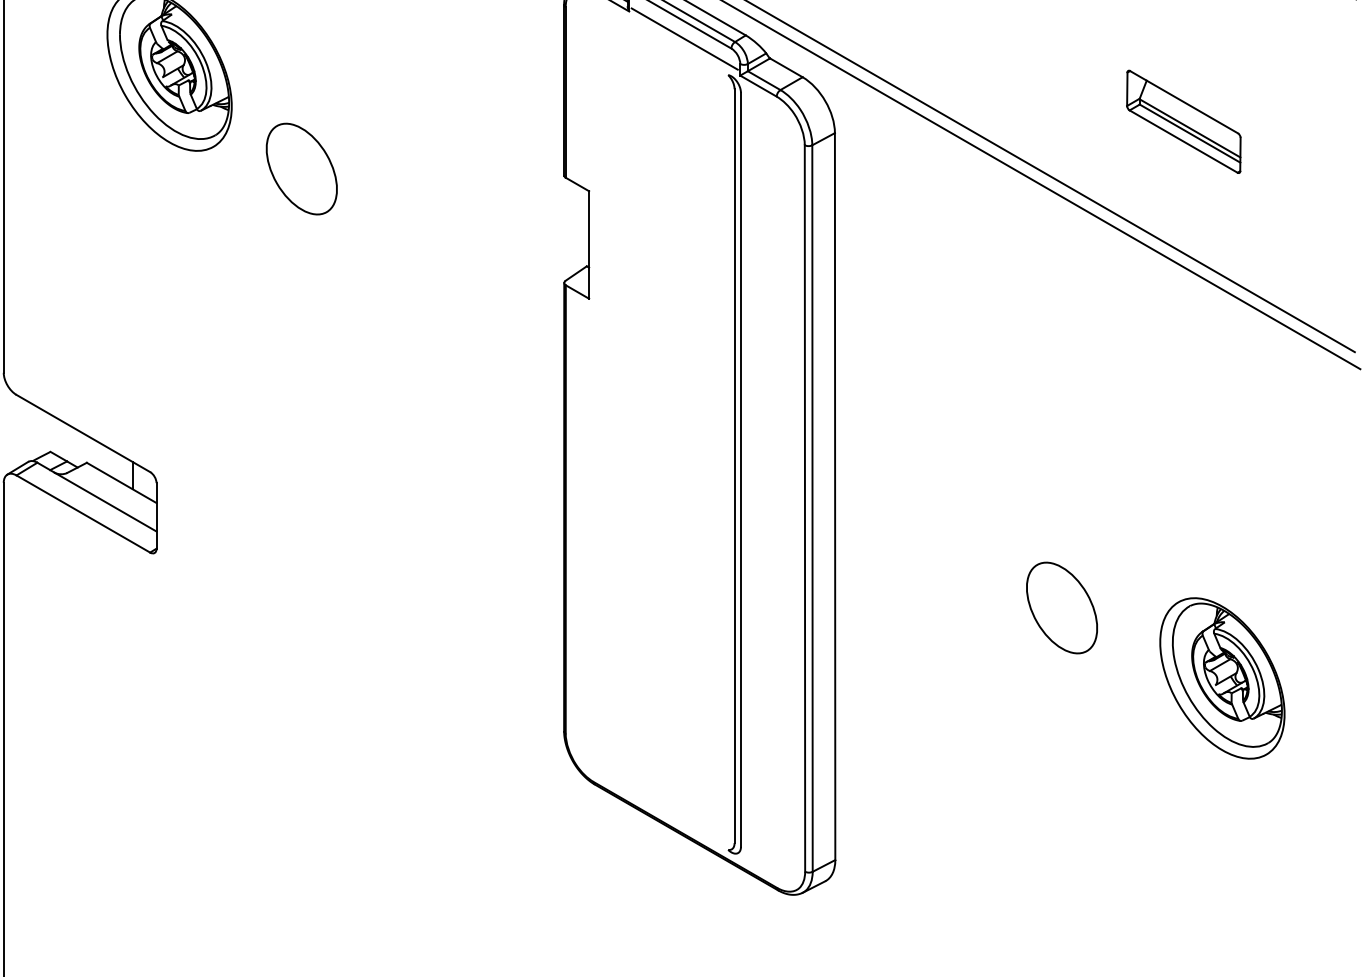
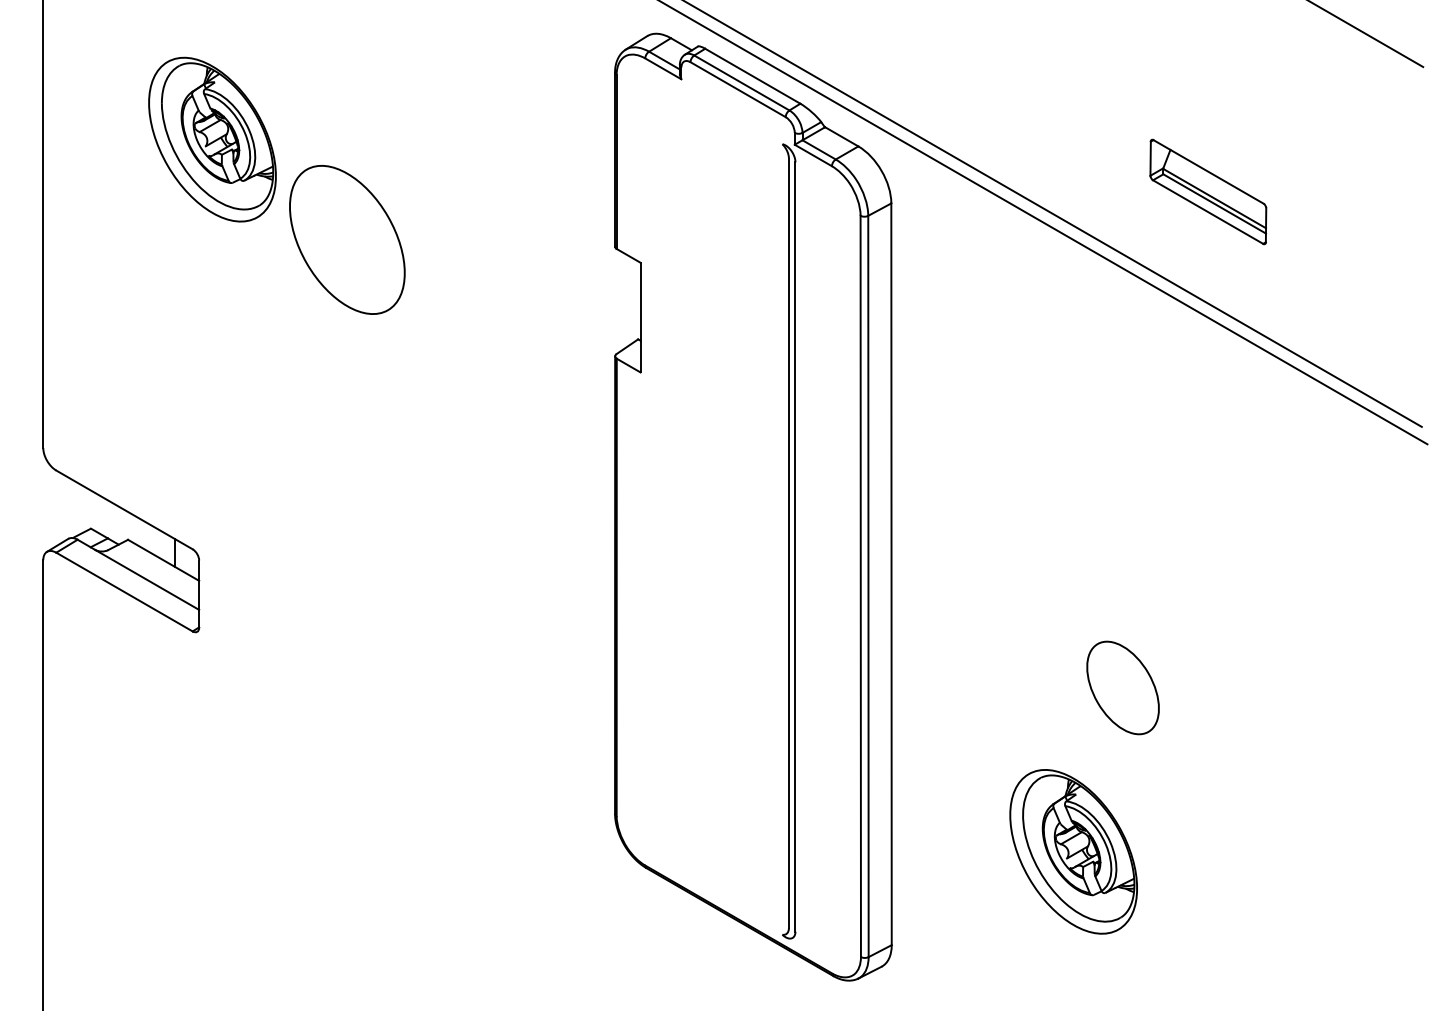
line: (685, 39) -> (738, 107), removed
part: (1184, 121) -> (1208, 191), moved
part: (301, 169) -> (347, 240), size x1.6
part: (1222, 678) -> (1073, 851), moved

